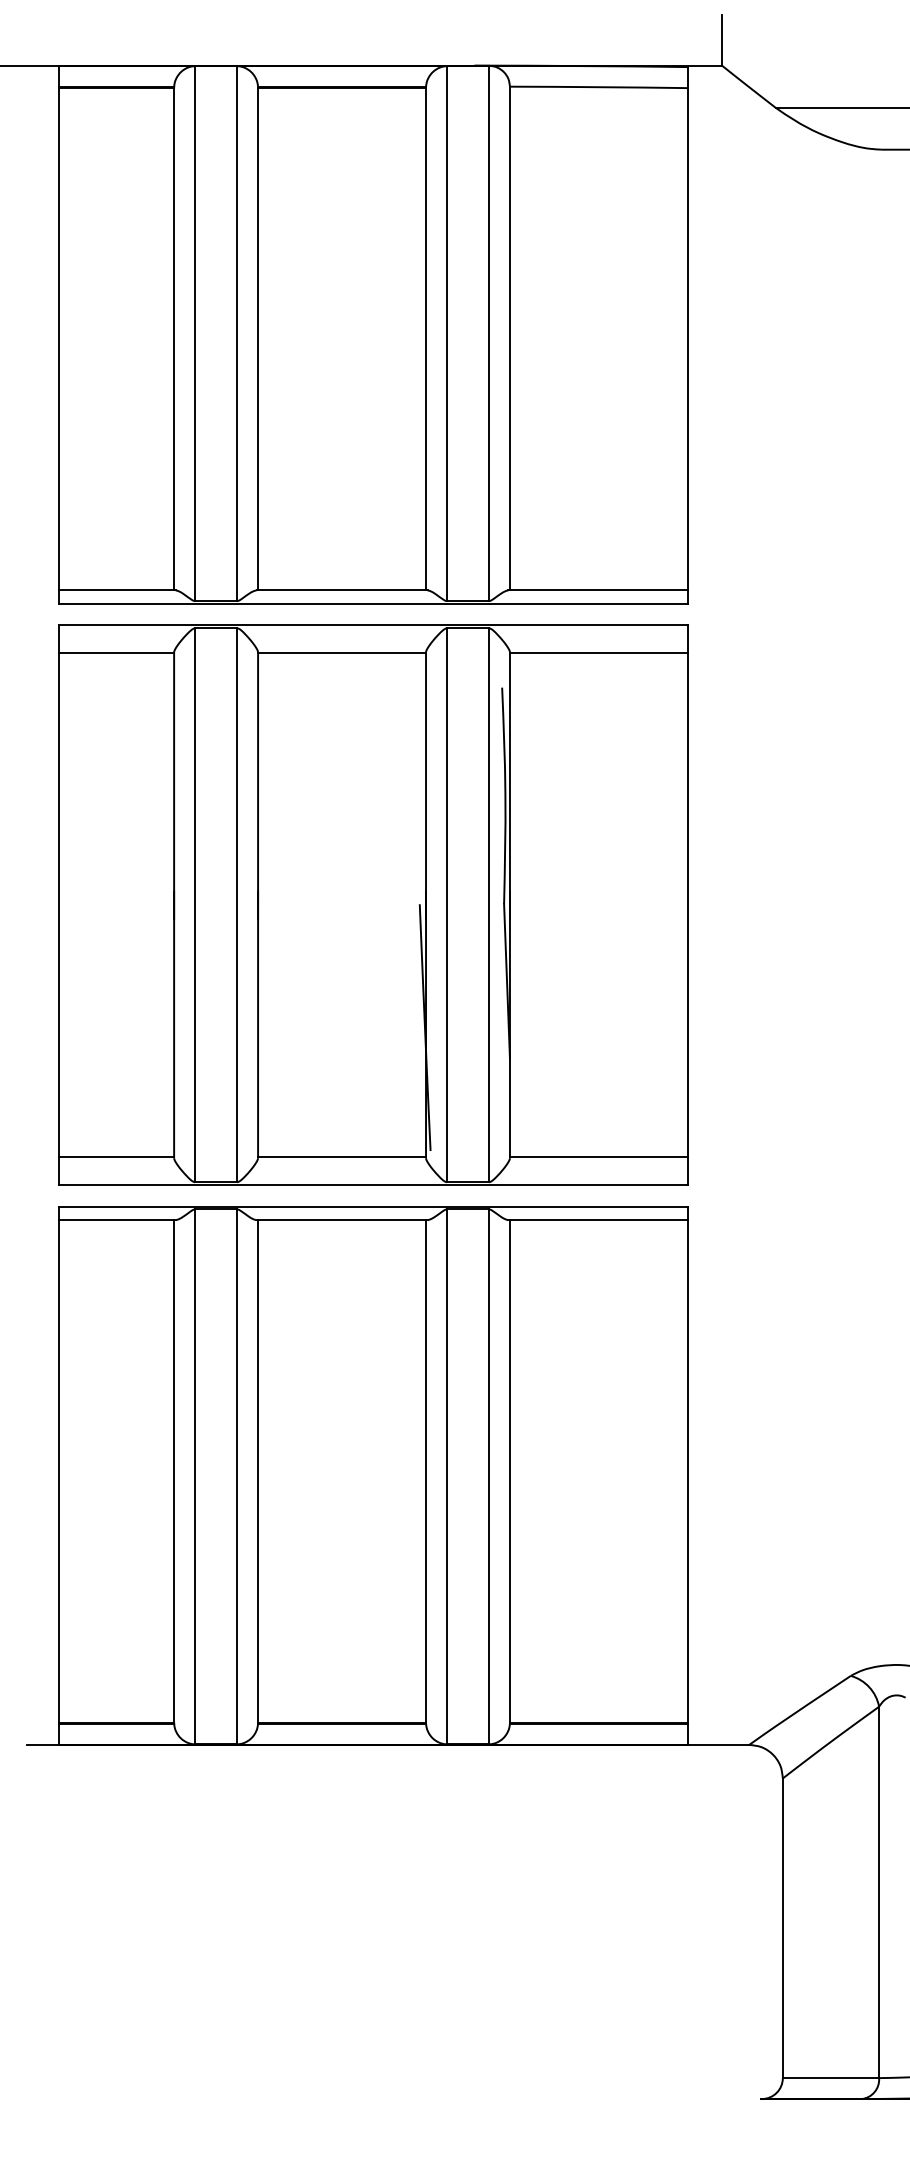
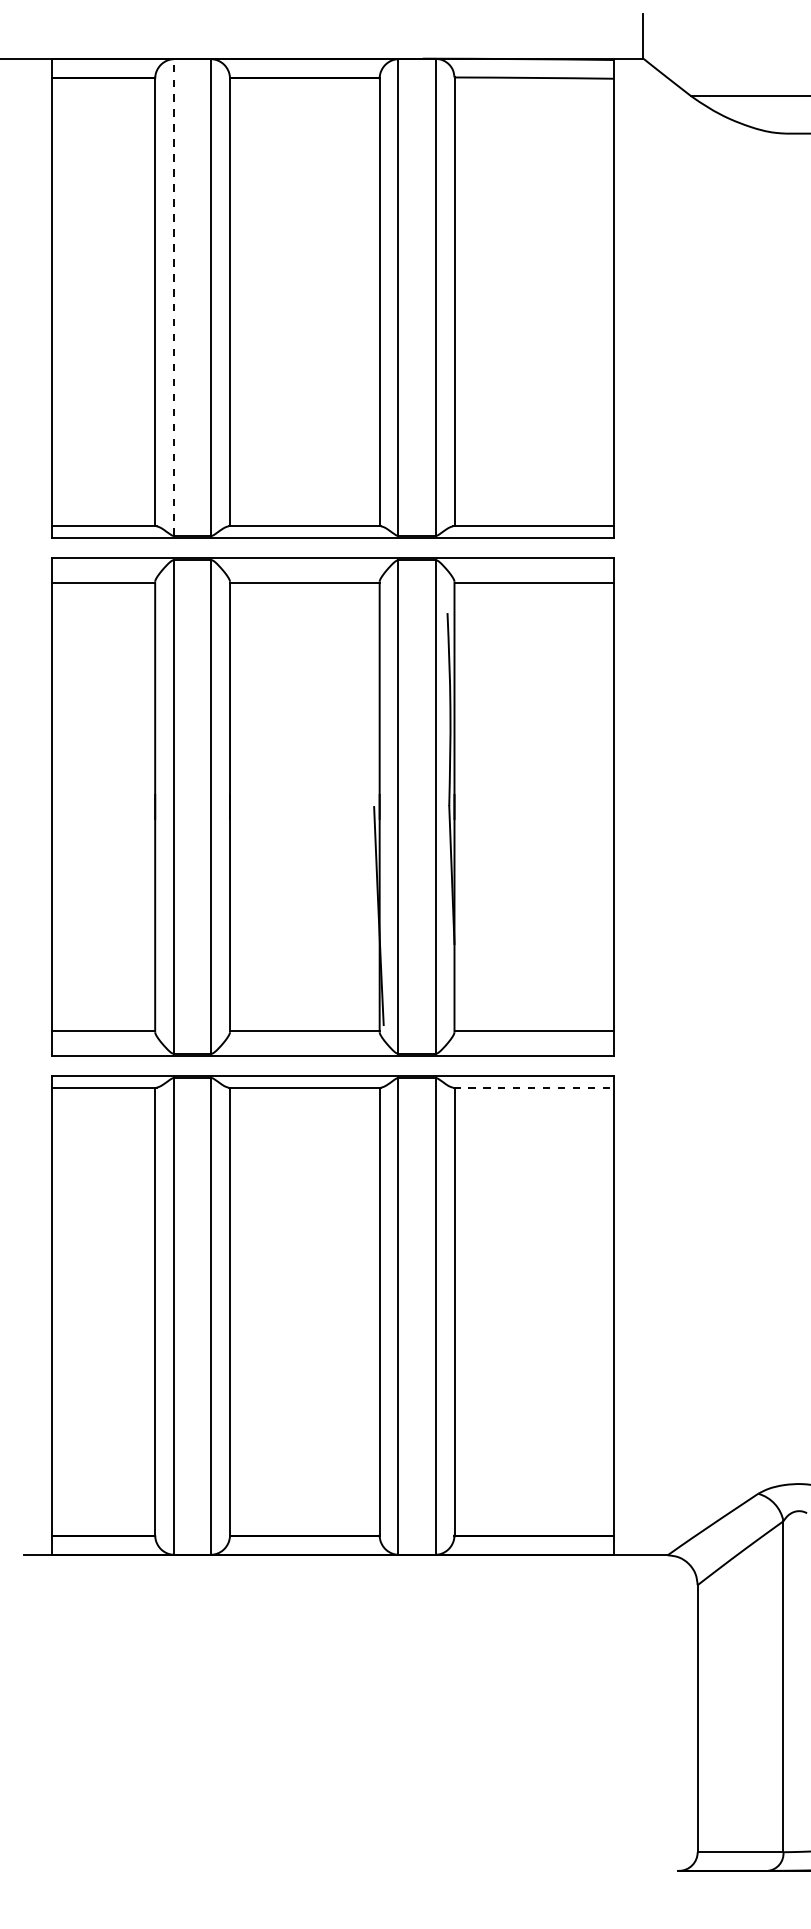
line: (195, 333) -> (174, 297), solid -> dashed
line: (598, 1220) -> (533, 1087), solid -> dashed

